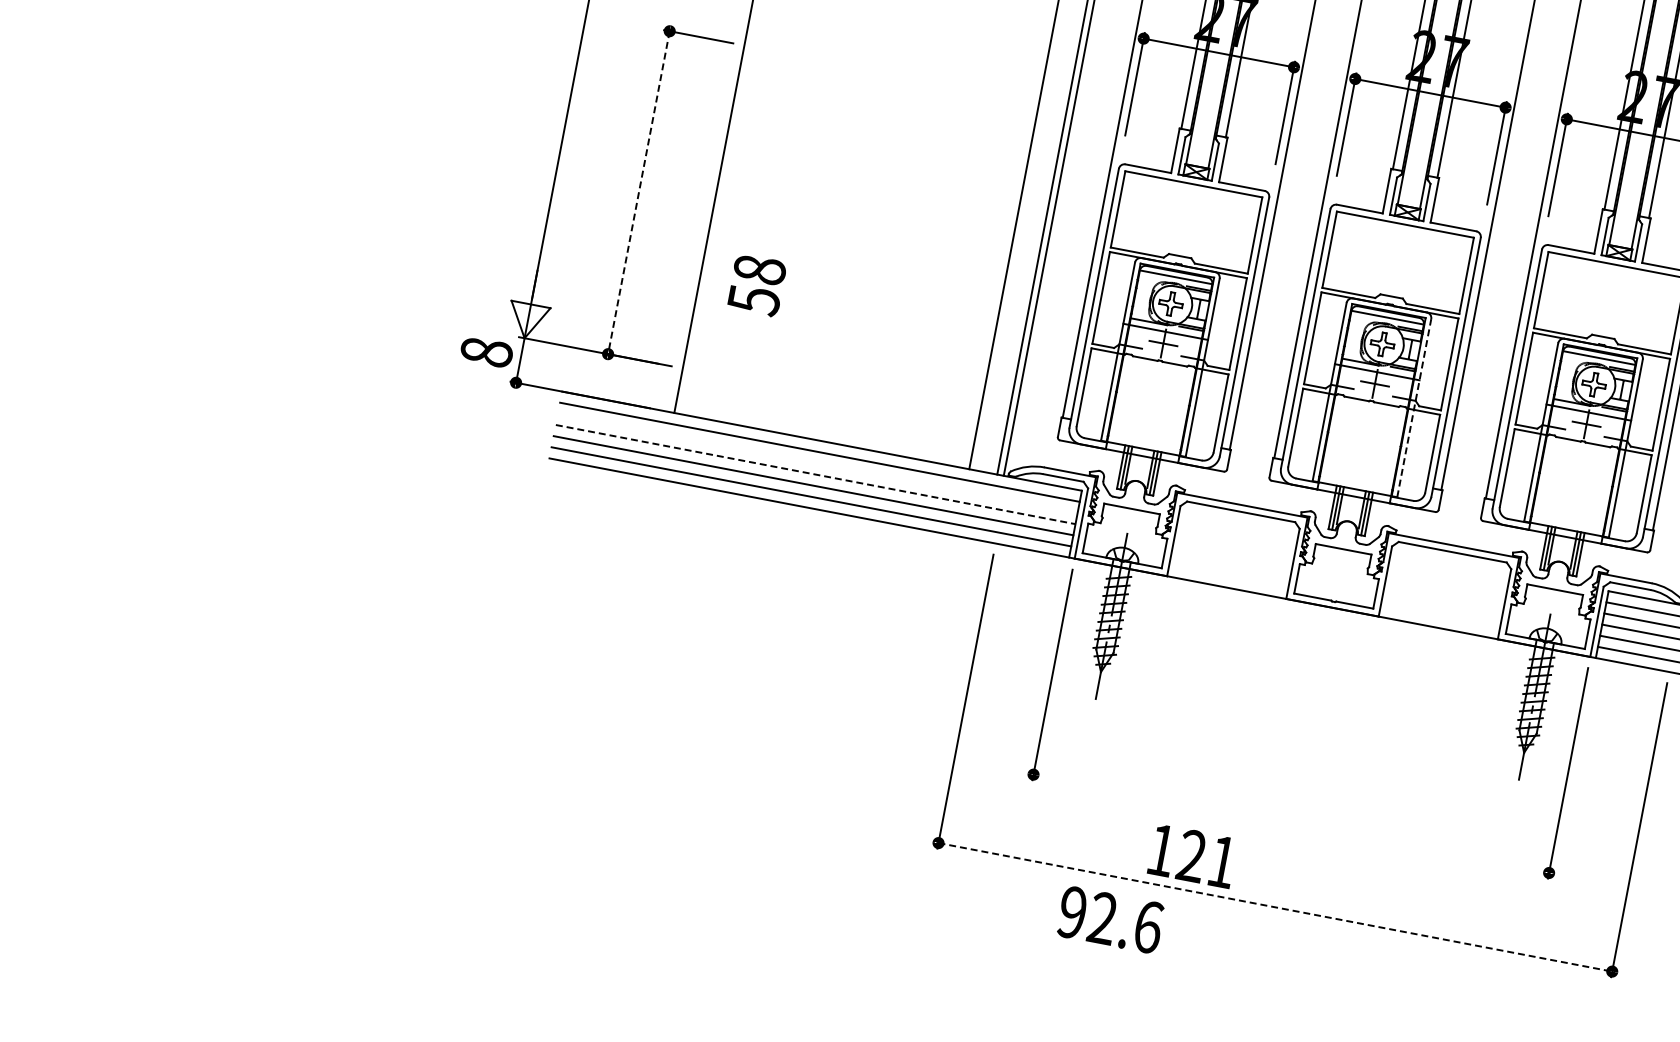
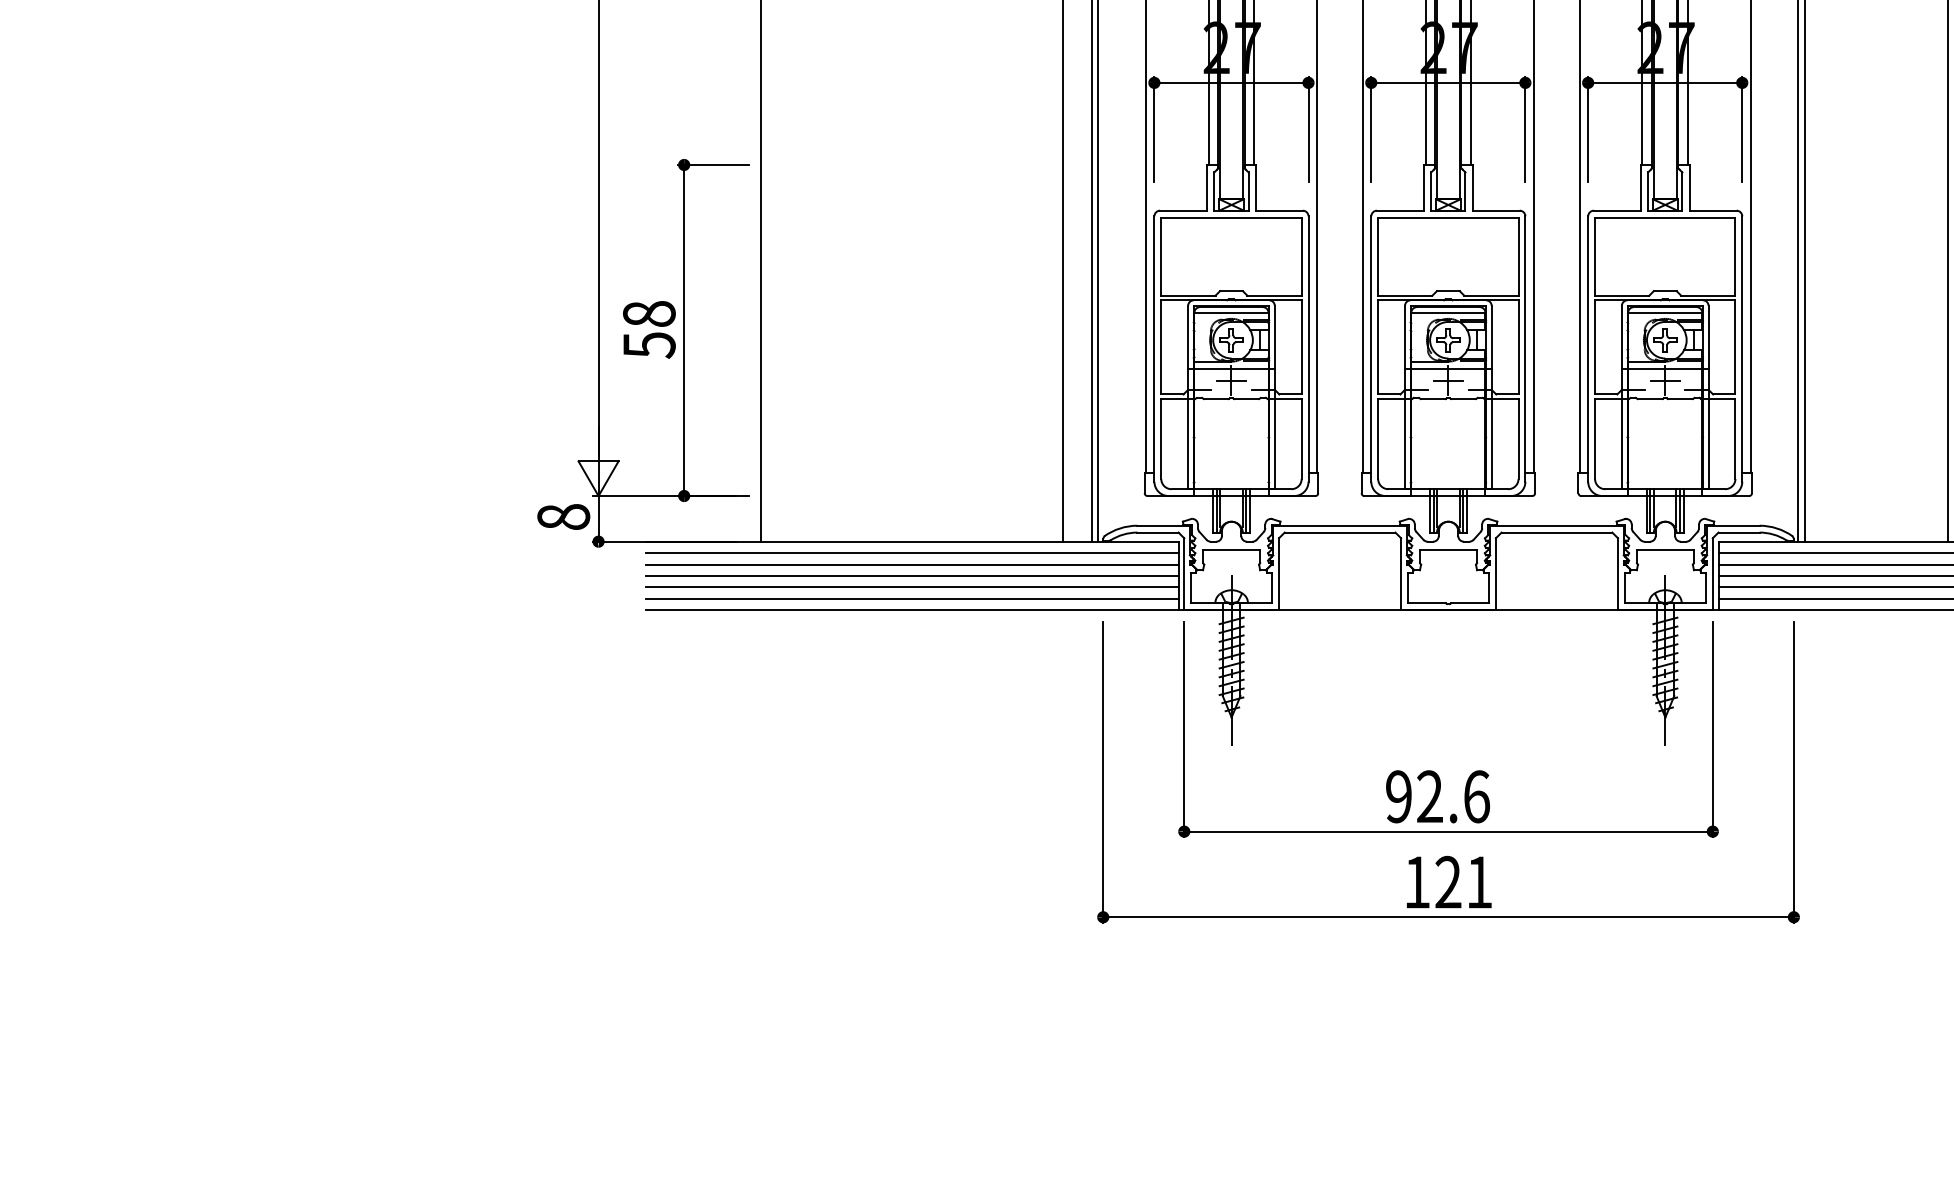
line: (639, 192) -> (684, 330), dashed -> solid
text: (757, 285) -> (649, 329), moved
line: (1414, 407) -> (1491, 396), dashed -> solid
line: (817, 463) -> (911, 564), added
line: (816, 474) -> (912, 575), dashed -> solid
line: (1291, 823) -> (1448, 831), added
text: (1193, 855) -> (1449, 881), moved
line: (1276, 907) -> (1449, 917), dashed -> solid
text: (1110, 919) -> (1437, 796), moved

